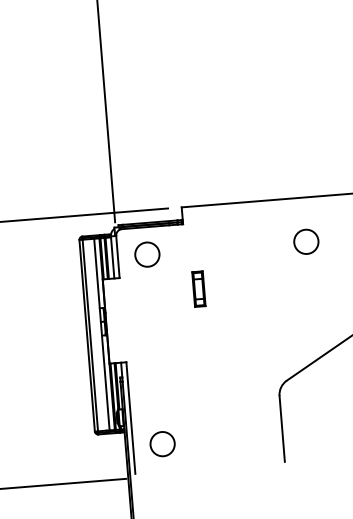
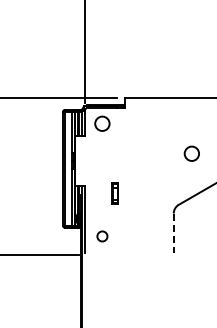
circle: (305, 241) -> (191, 153), moved
part: (197, 289) -> (114, 193), moved
line: (281, 429) -> (173, 233), solid -> dashed
circle: (162, 444) -> (102, 236), size x0.7

